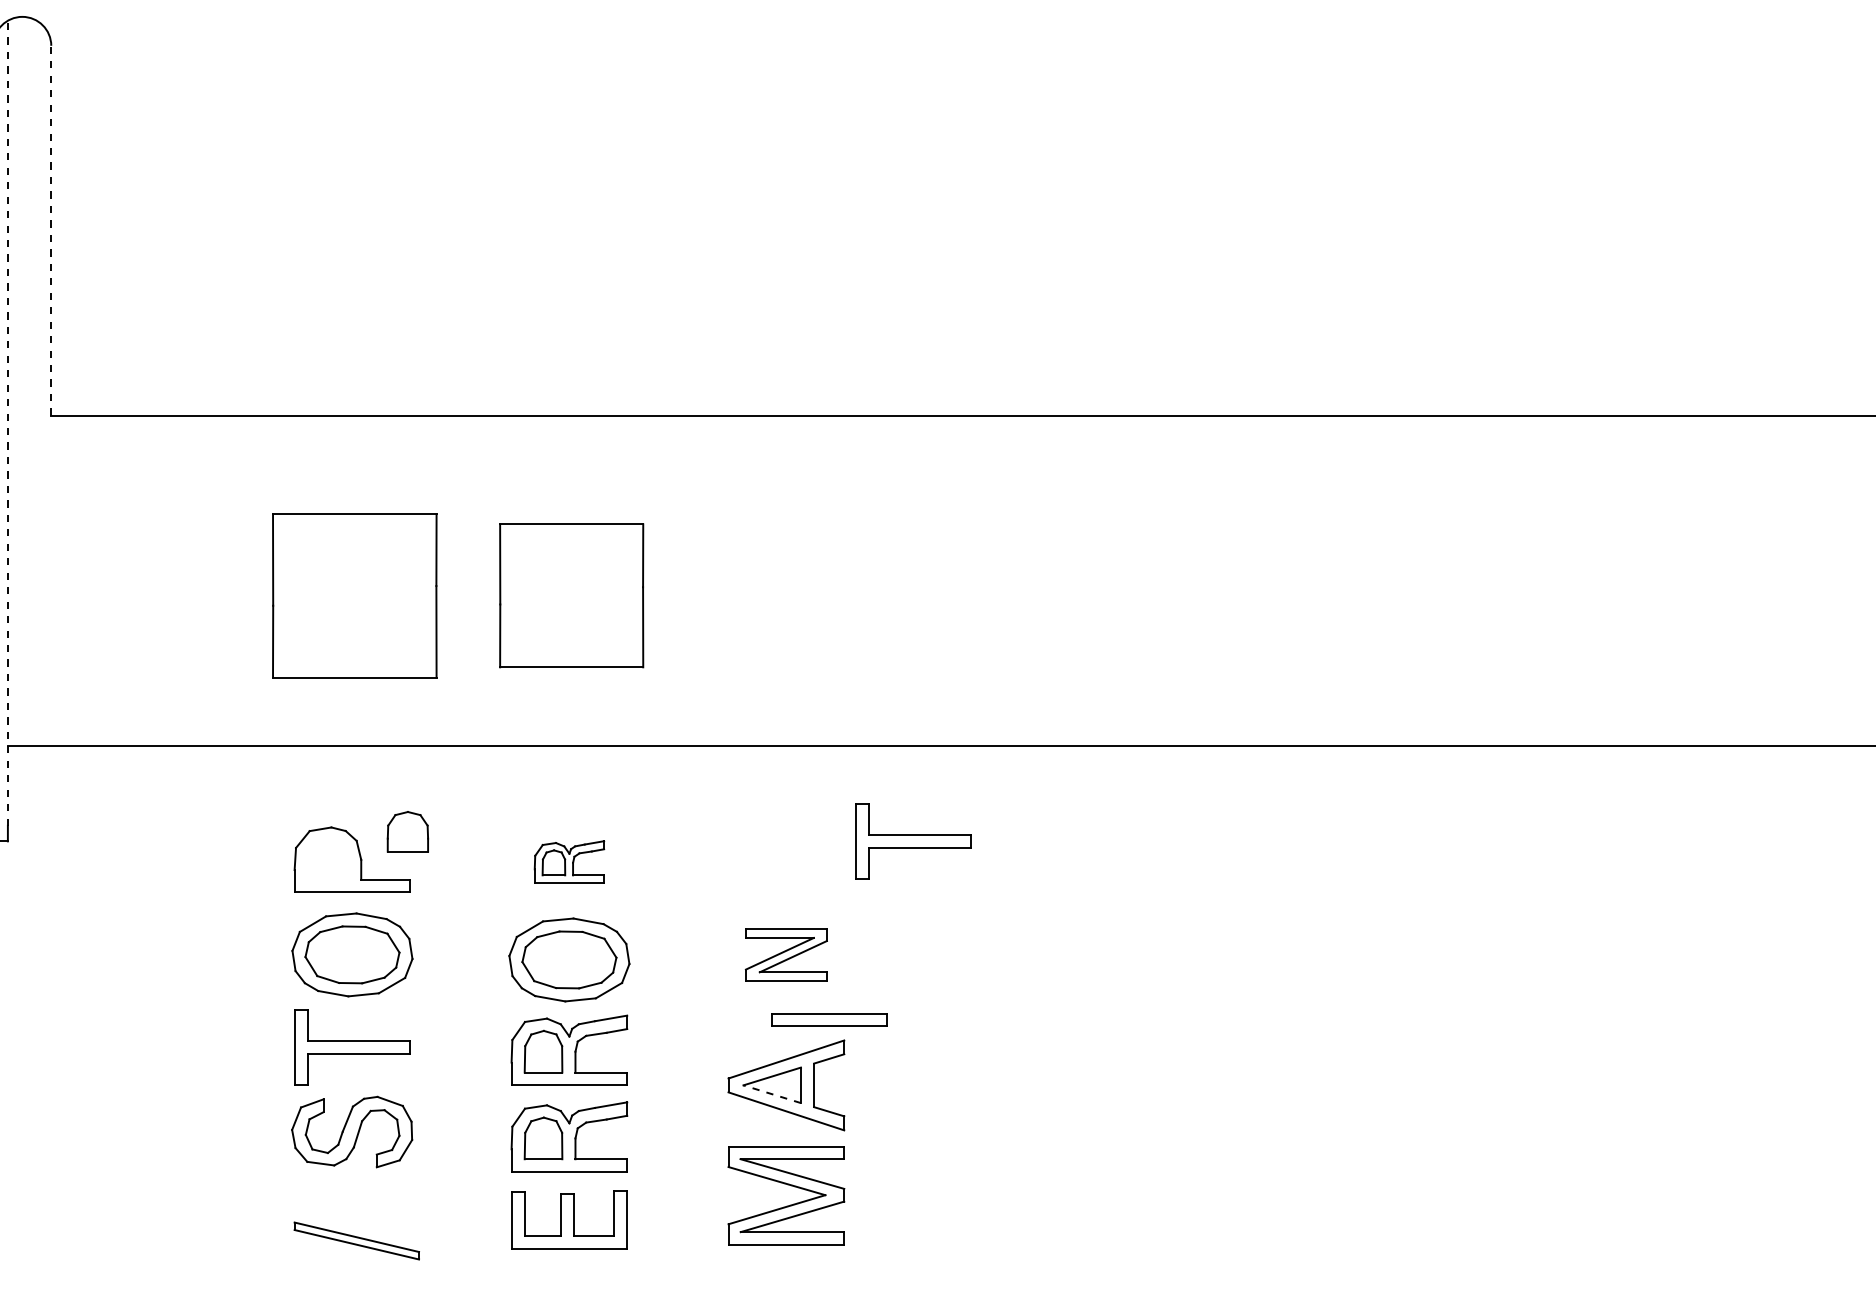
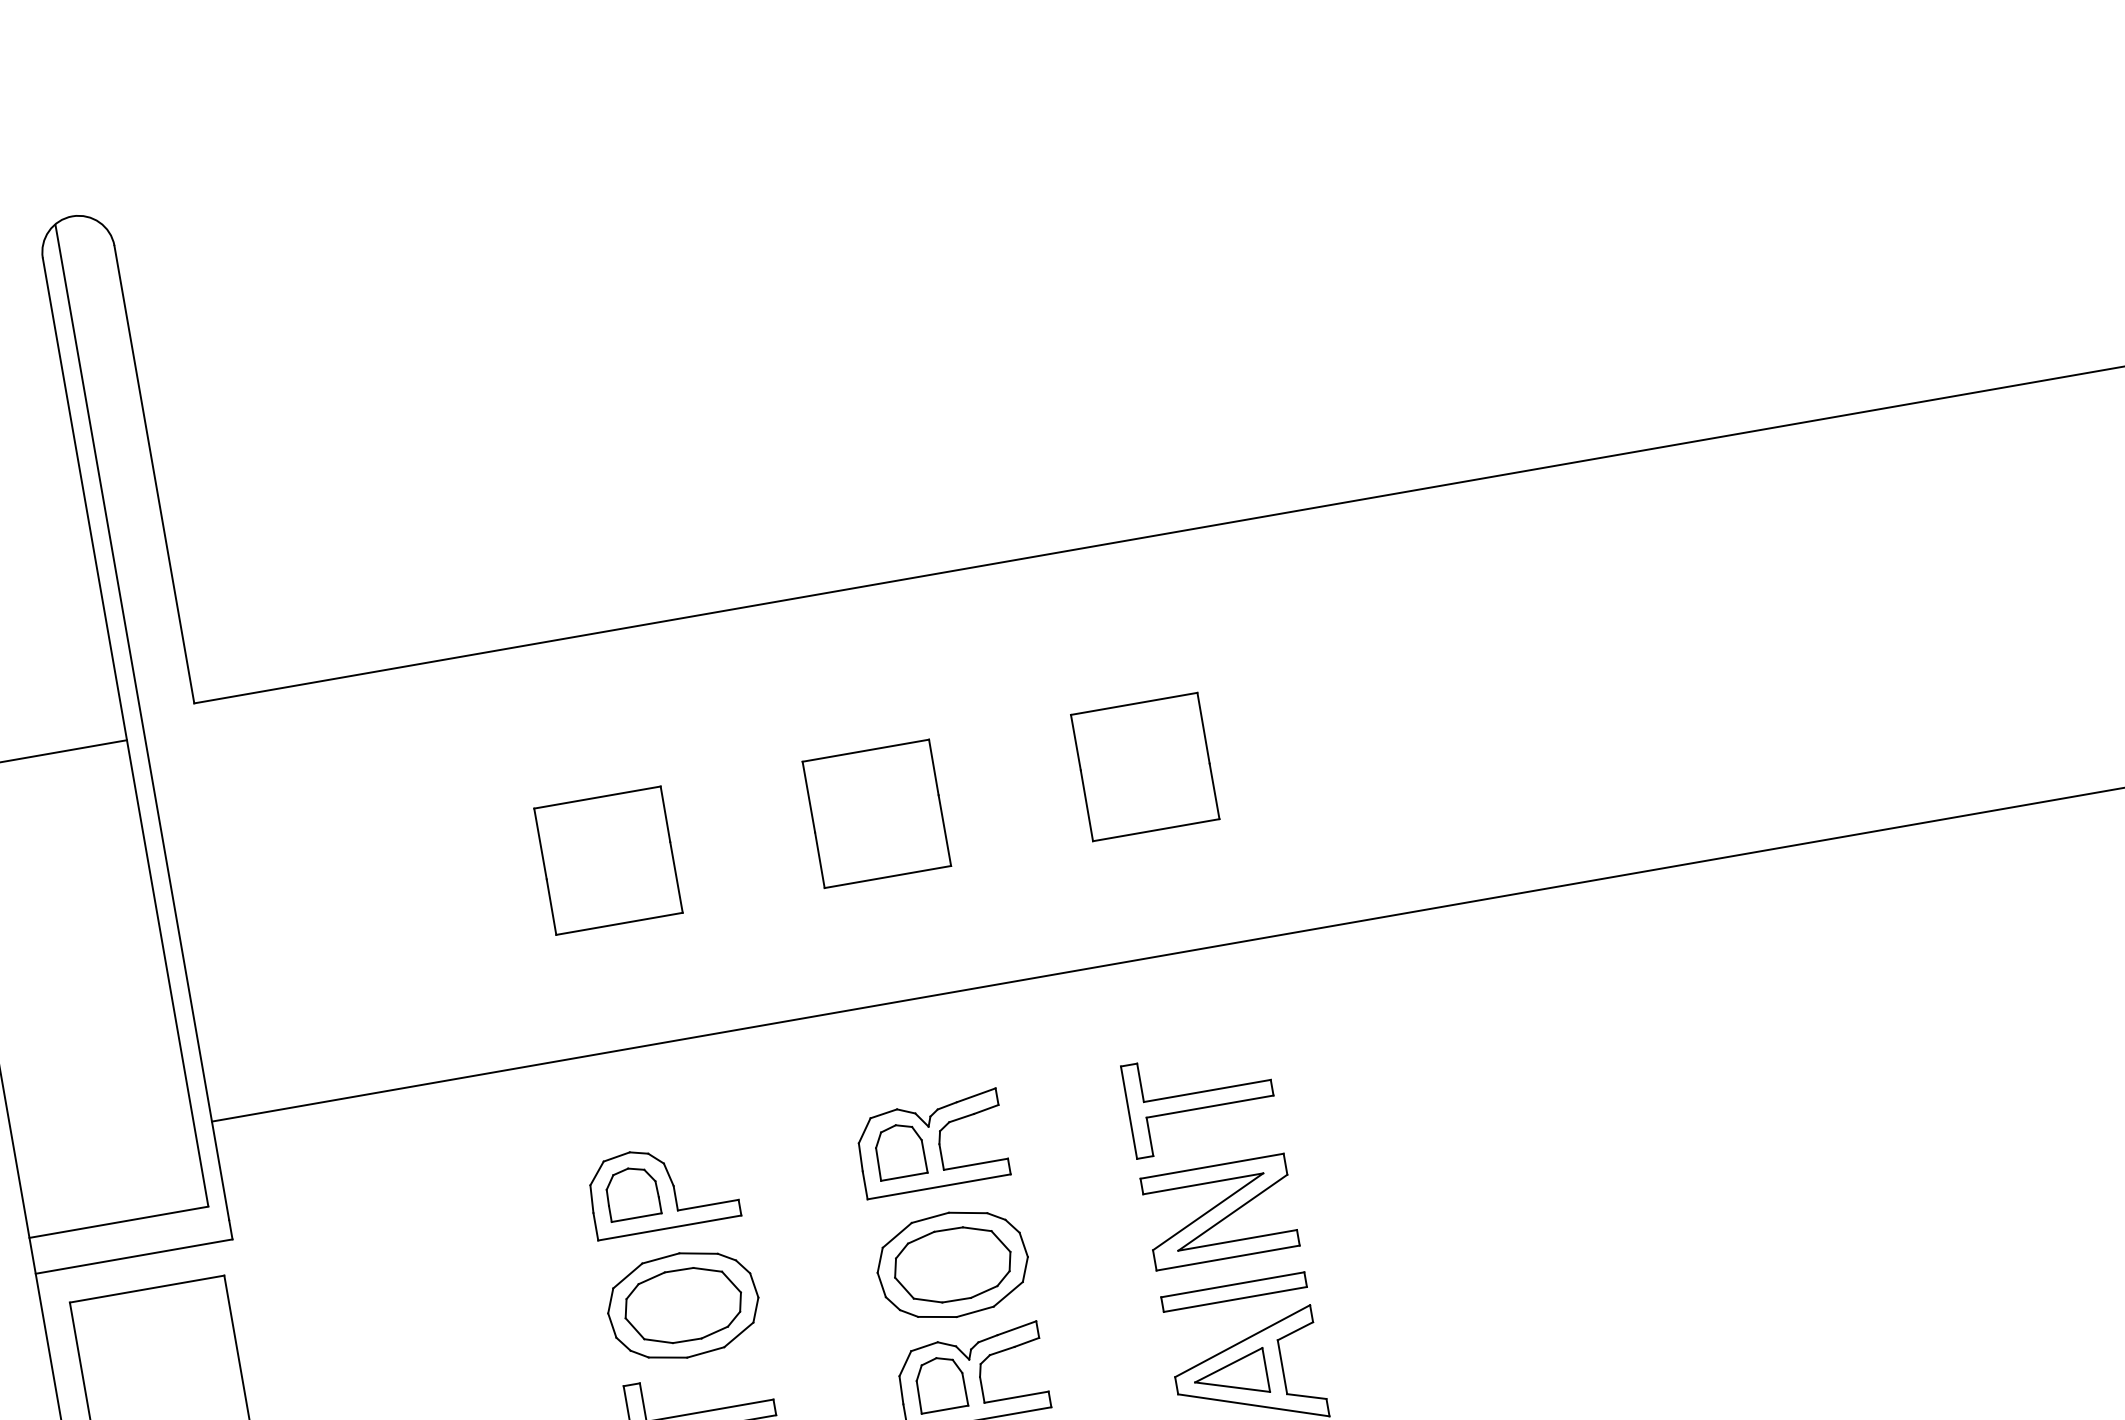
line: (51, 230) -> (154, 474), dashed -> solid
line: (7, 423) -> (141, 722), dashed -> solid
part: (354, 595) -> (608, 860), size x0.62
part: (571, 595) -> (876, 813), size x0.71
part: (788, 595) -> (1145, 766), added
part: (407, 831) -> (631, 1192), moved
part: (913, 841) -> (1200, 1099), moved
part: (569, 861) -> (931, 1143), size x1.67
part: (786, 954) -> (1220, 1211), size x1.43
part: (829, 1019) -> (1234, 1291), moved
line: (771, 1094) -> (1231, 1387), dashed -> solid

